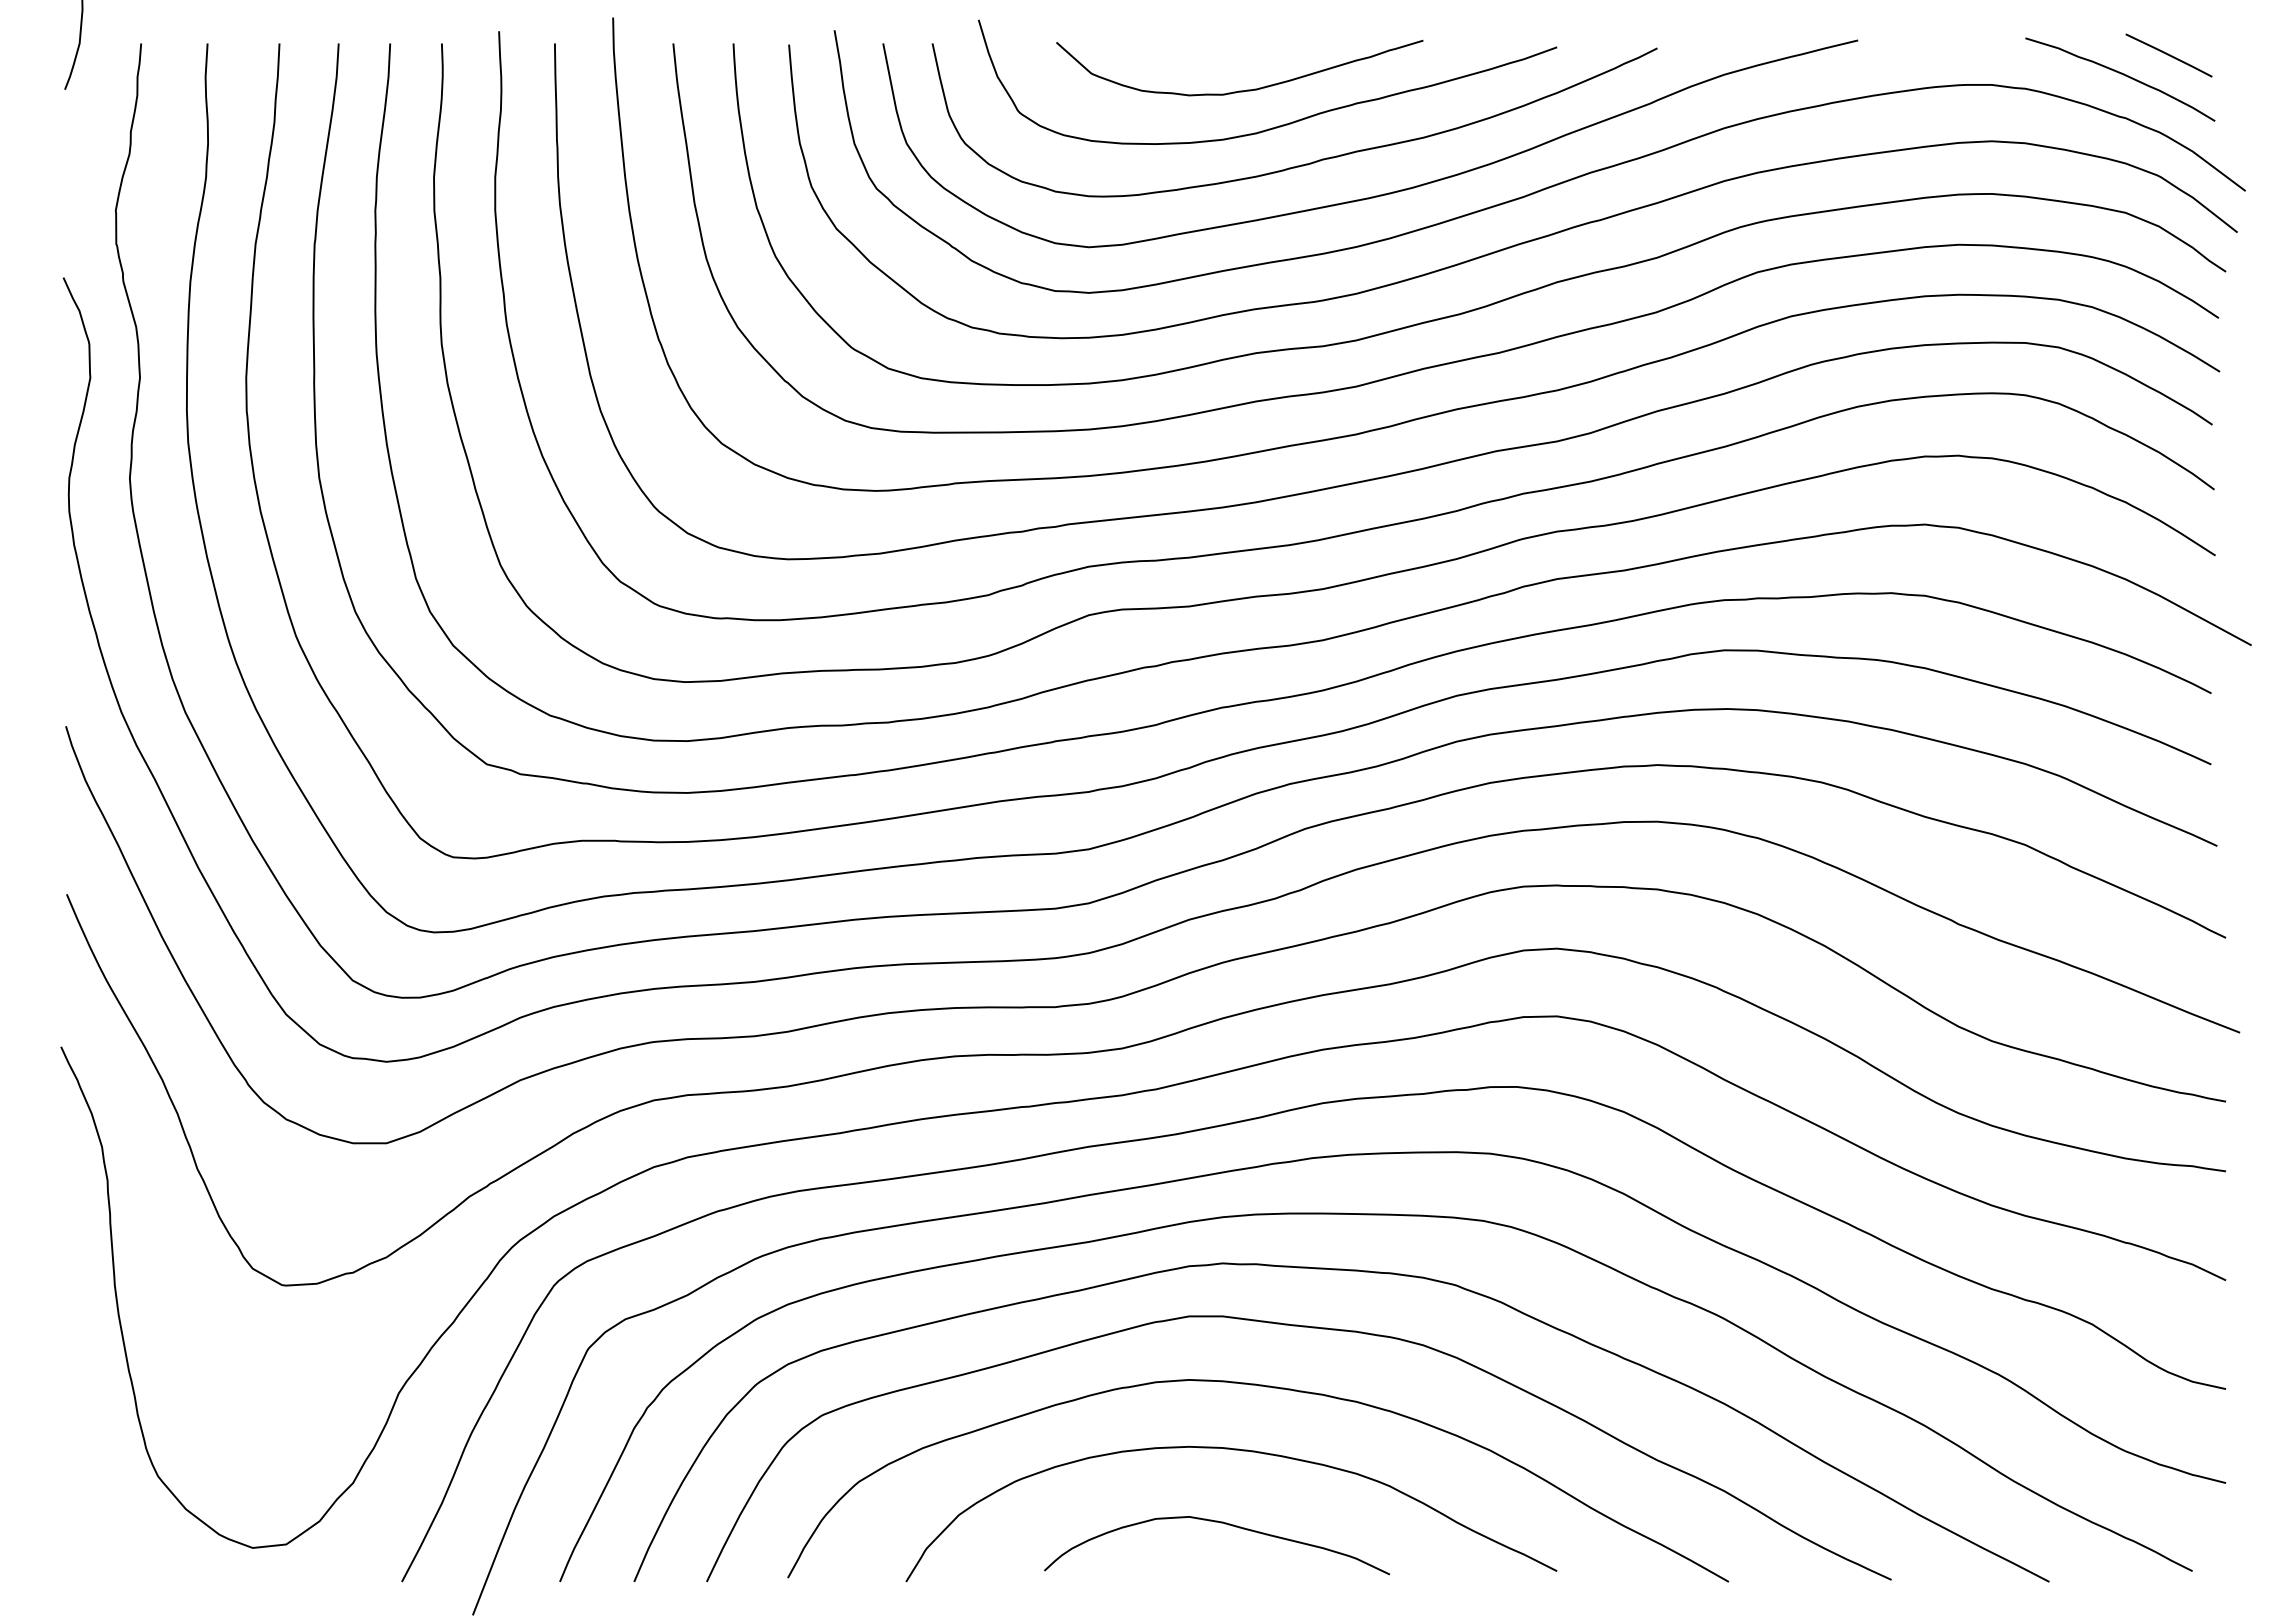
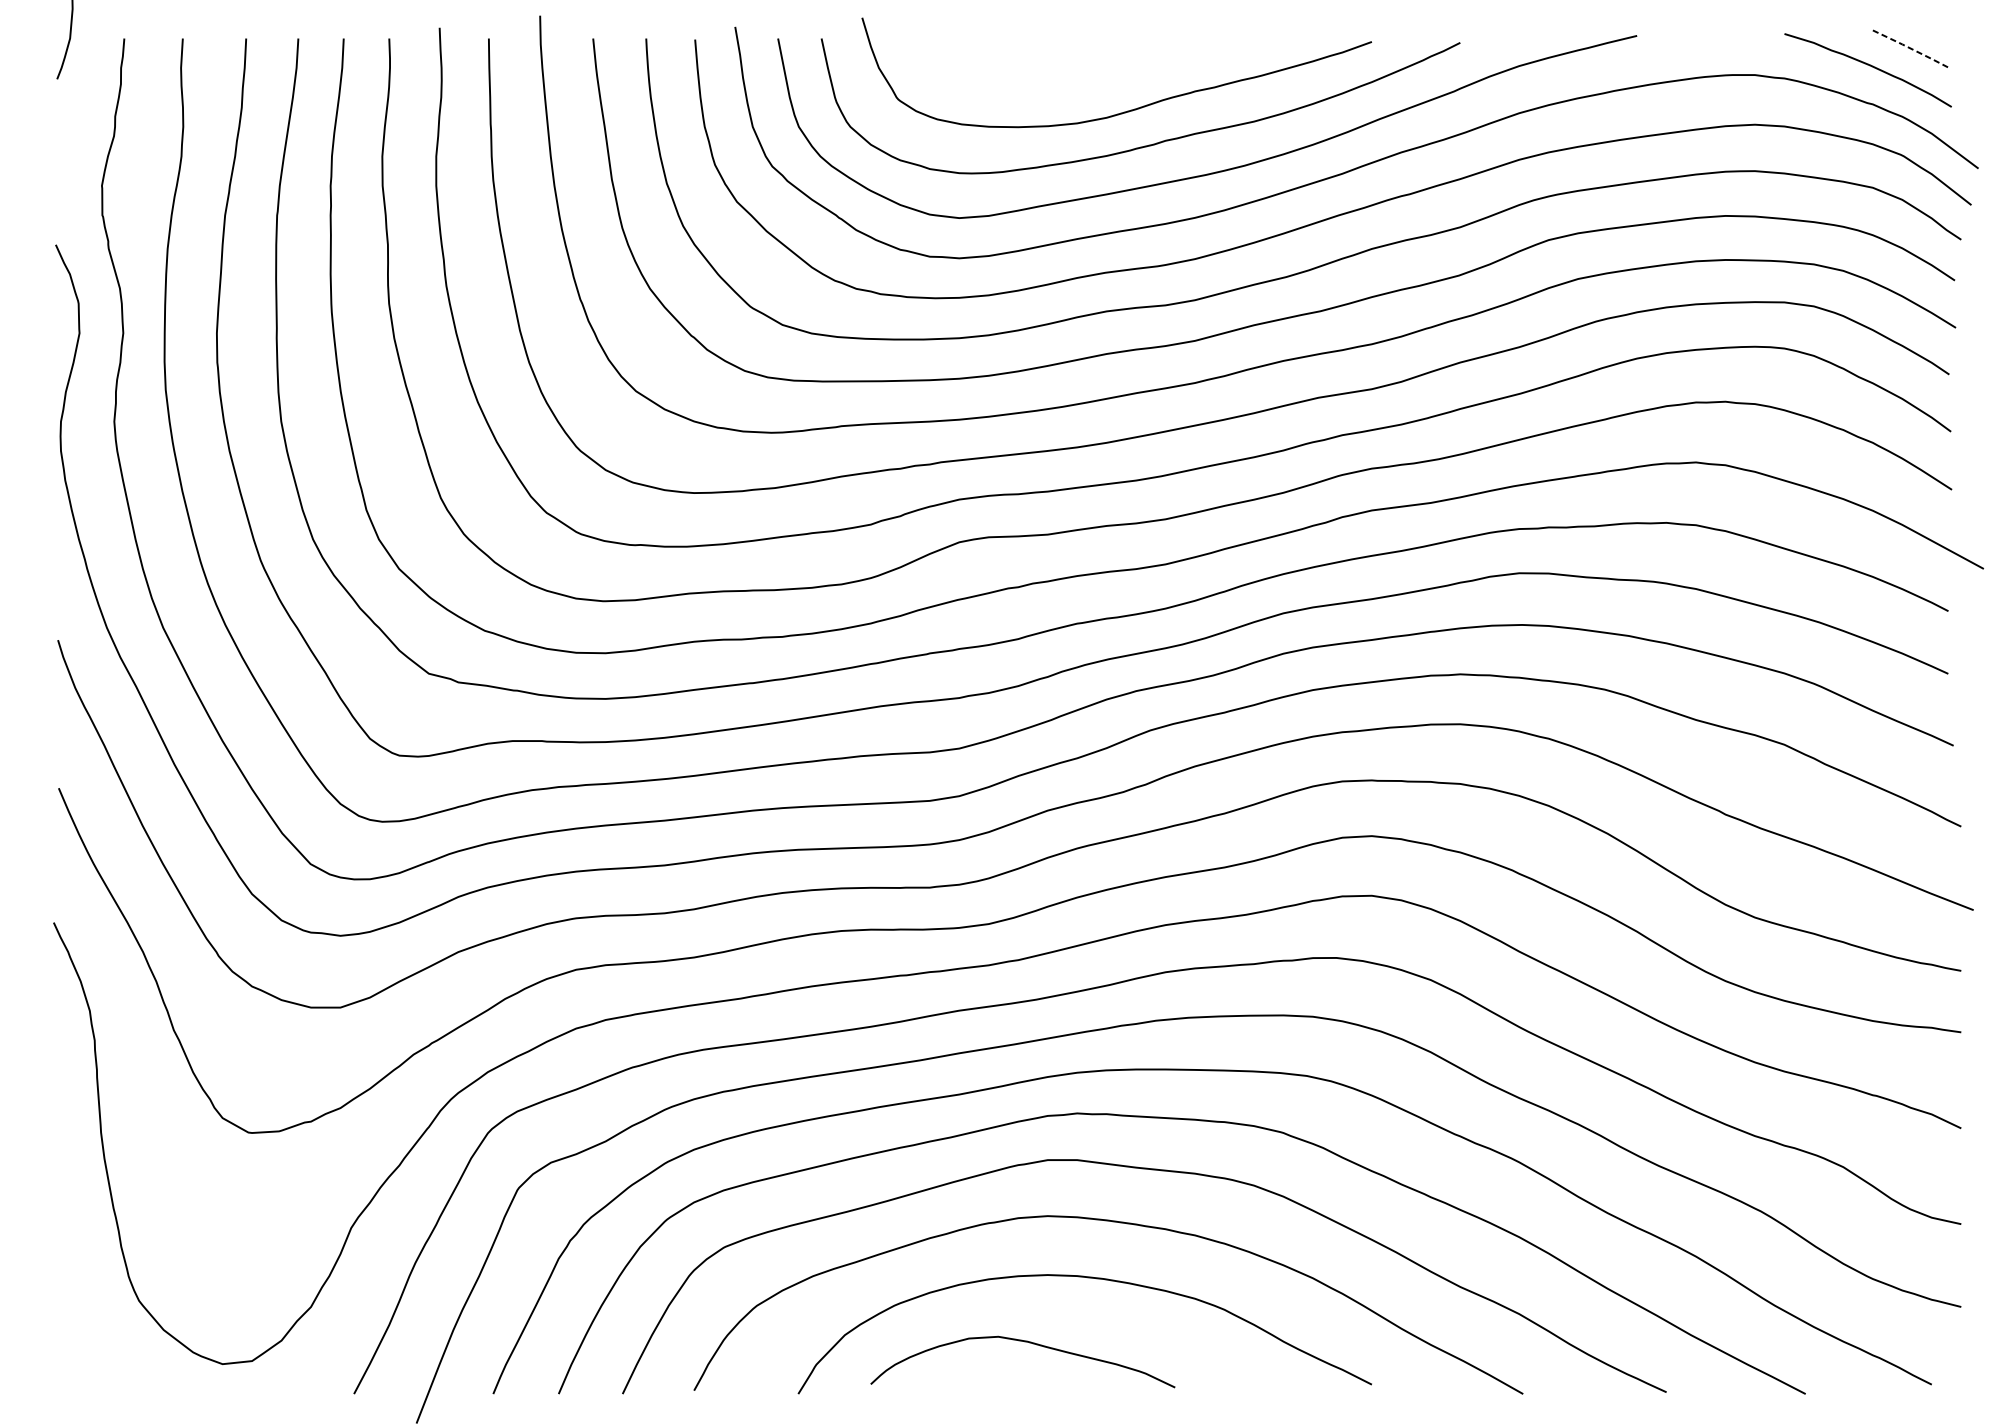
line: (2169, 55) -> (1911, 49), solid -> dashed
curve: (1239, 90) -> (1092, 79), removed
curve: (1220, 1523) -> (1025, 1342), moved

